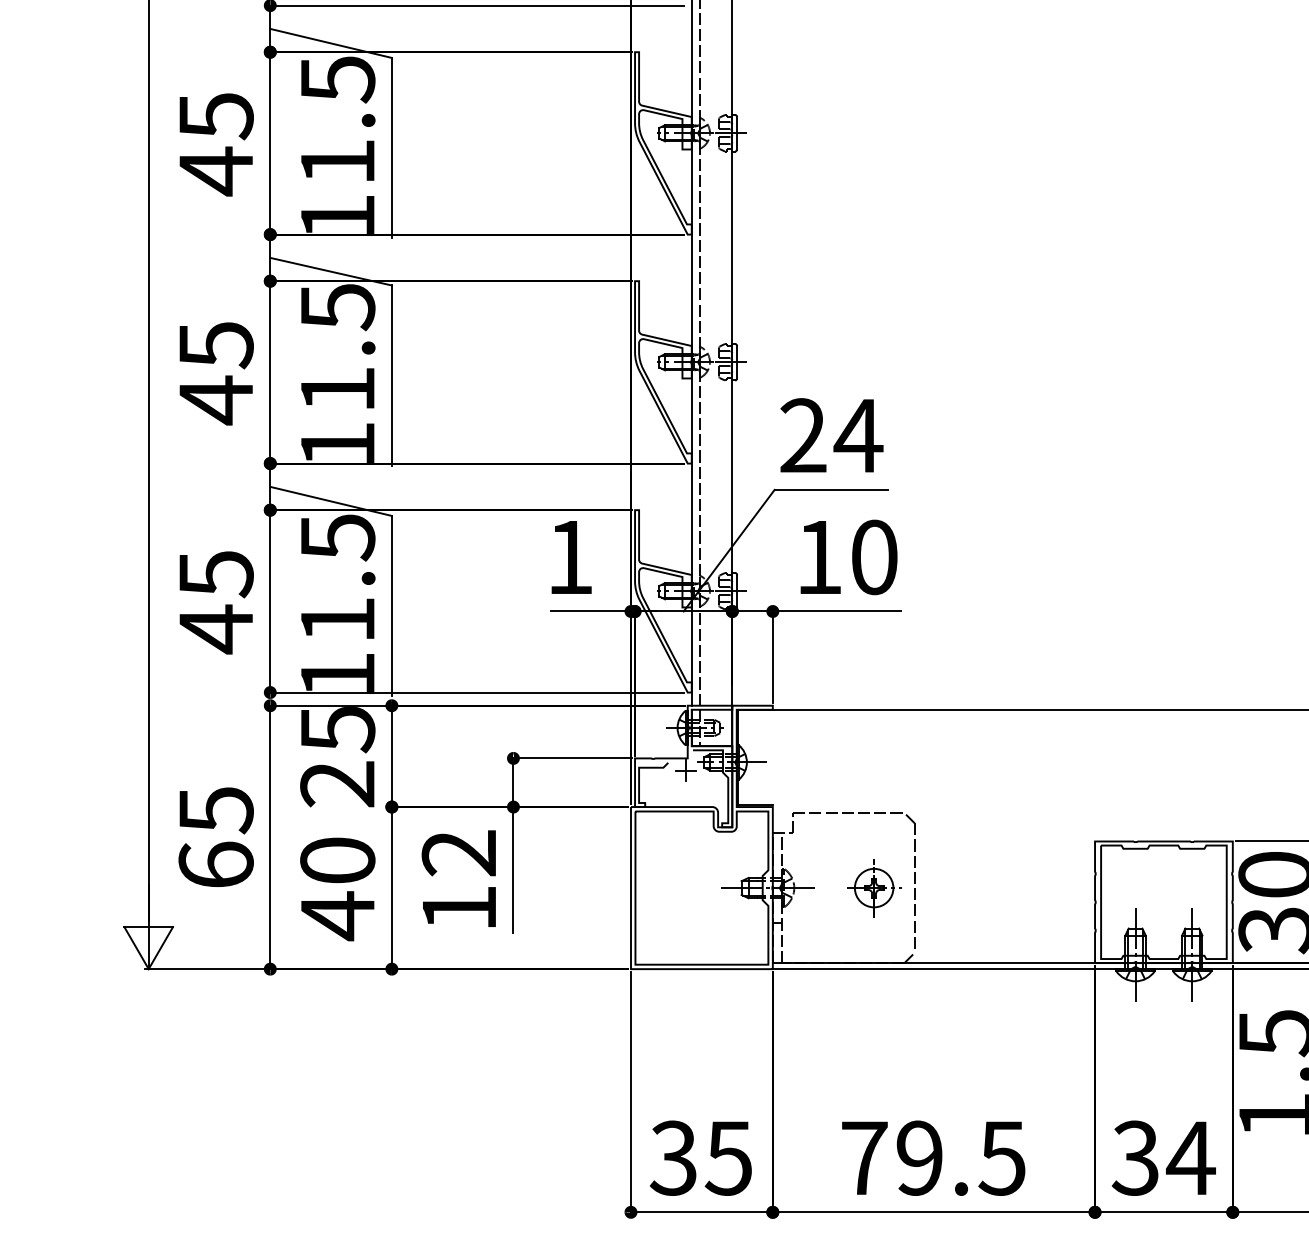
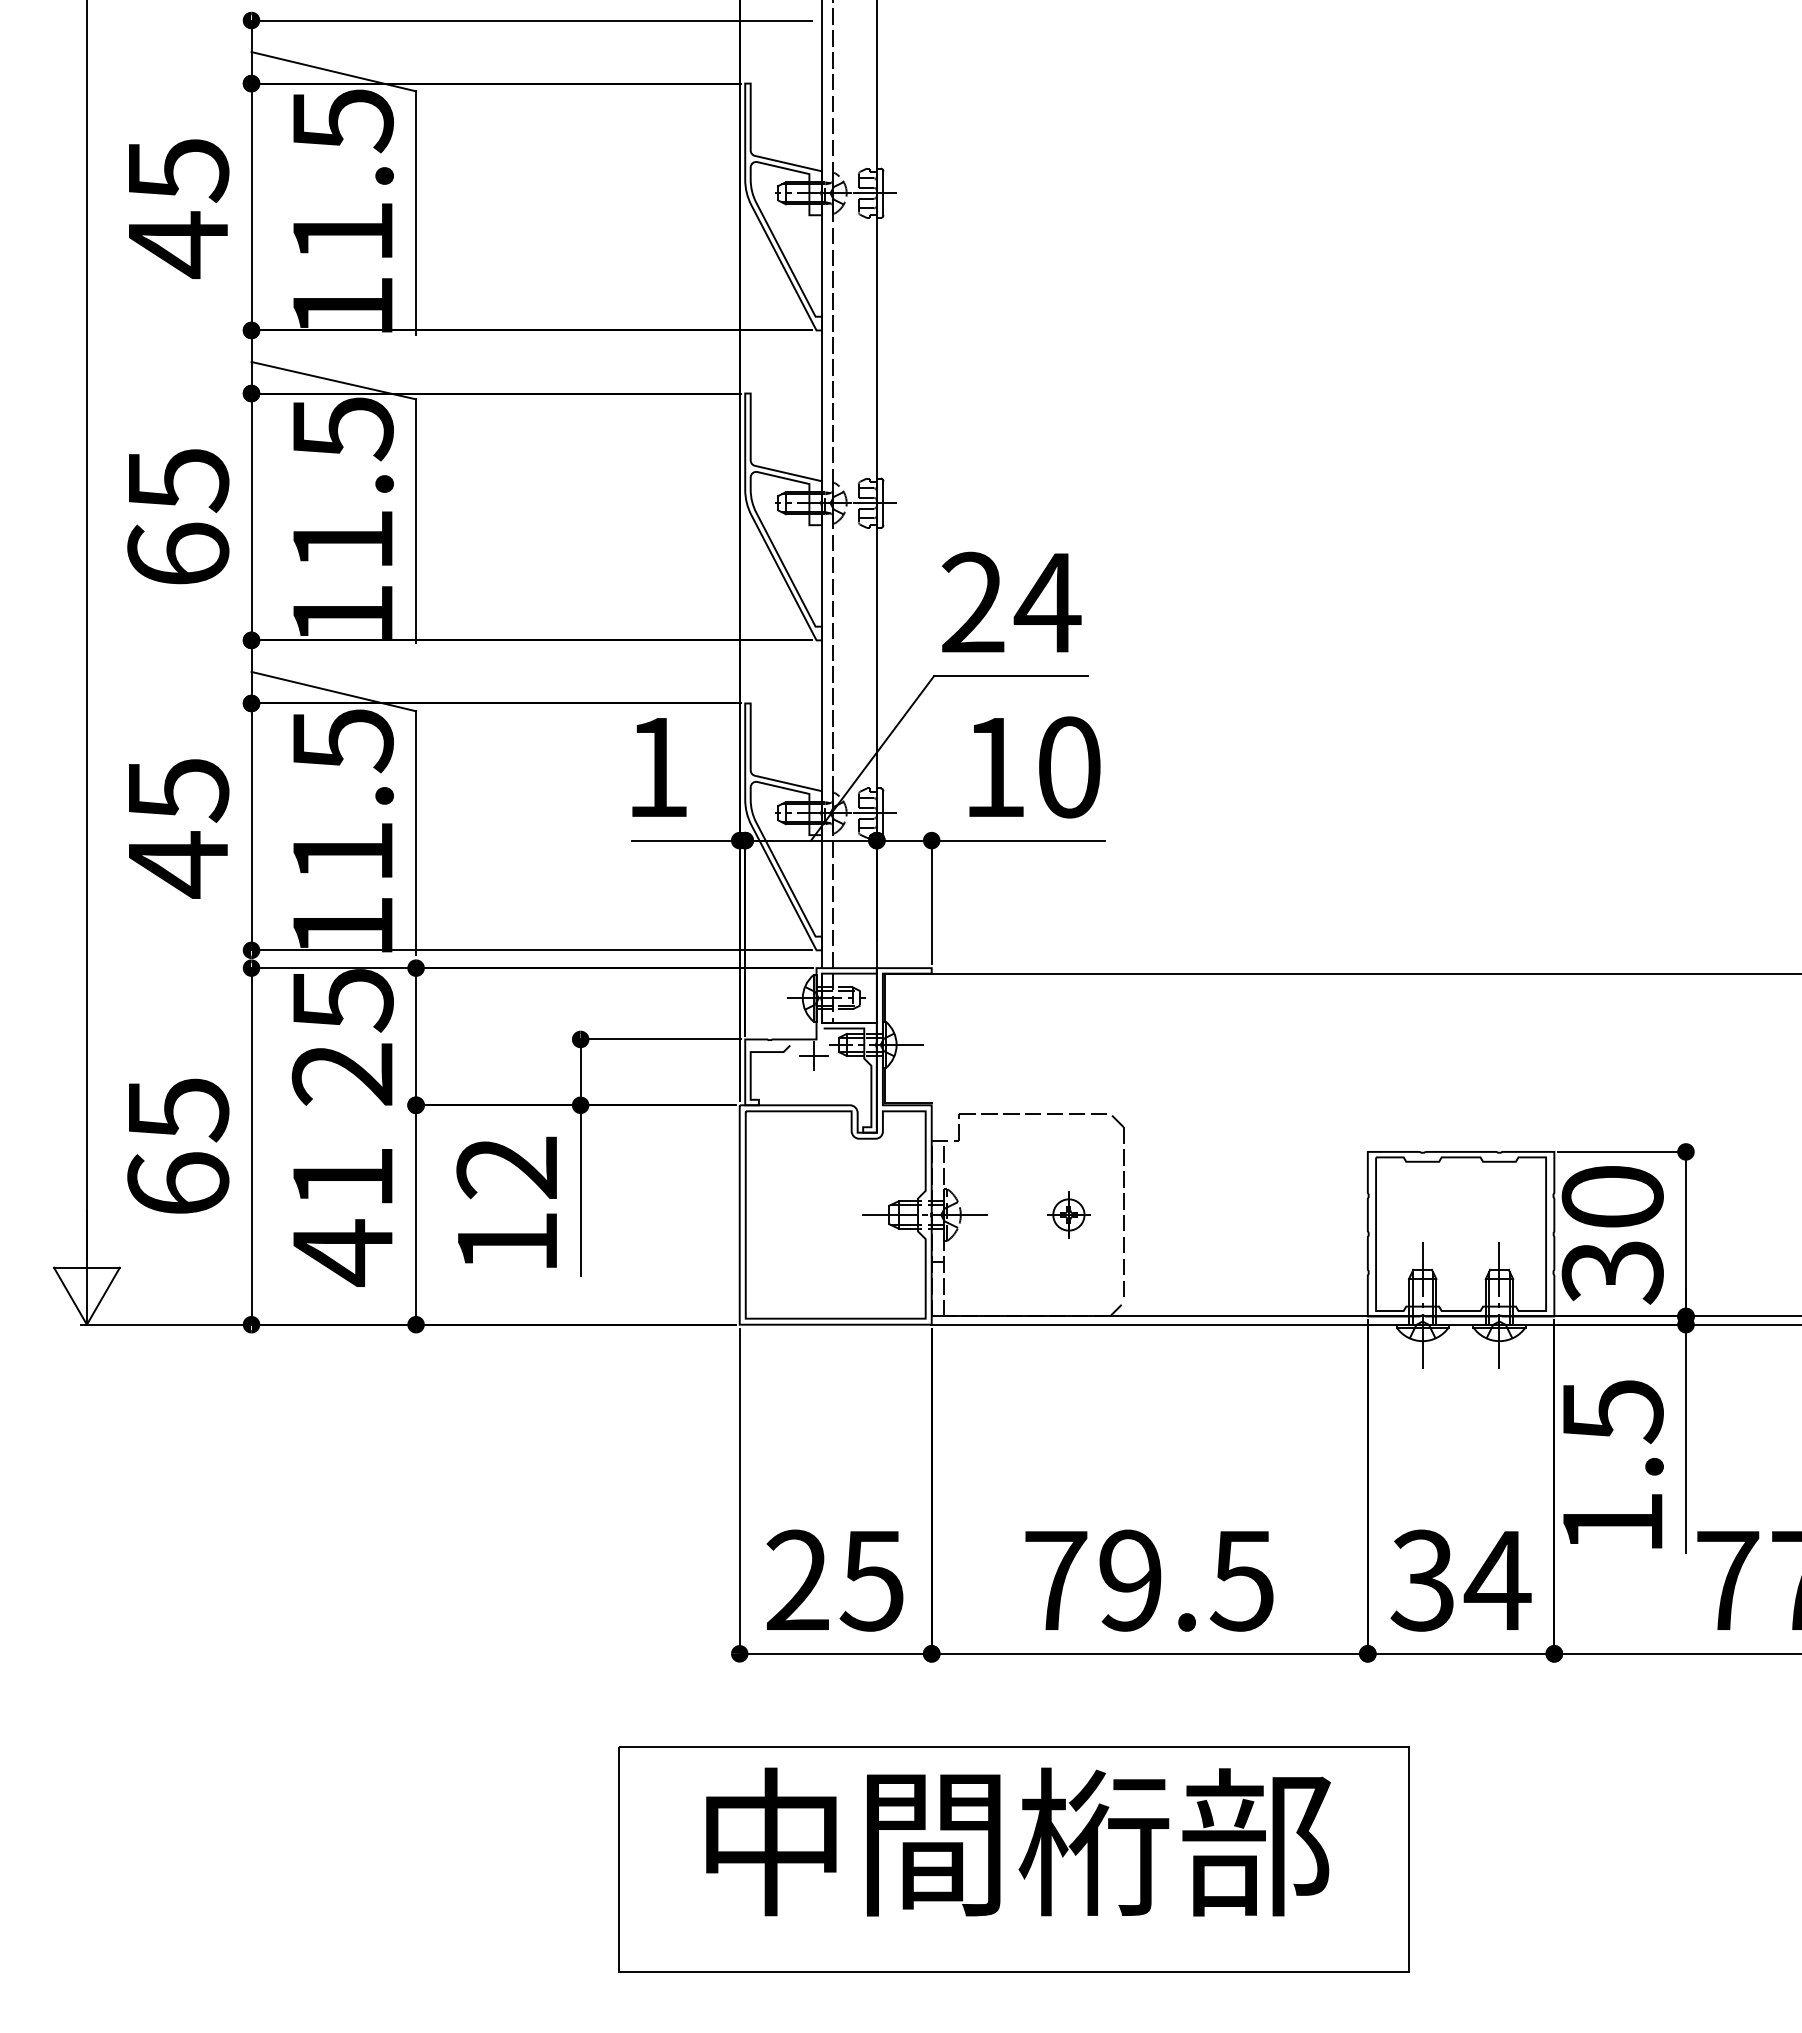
text: (216, 400) -> (178, 554), 45 -> 65
text: (337, 860) -> (342, 1177), 40 -> 41
part: (873, 887) -> (1068, 1214), size x0.6
text: (672, 1158) -> (796, 1580), 35 -> 25

